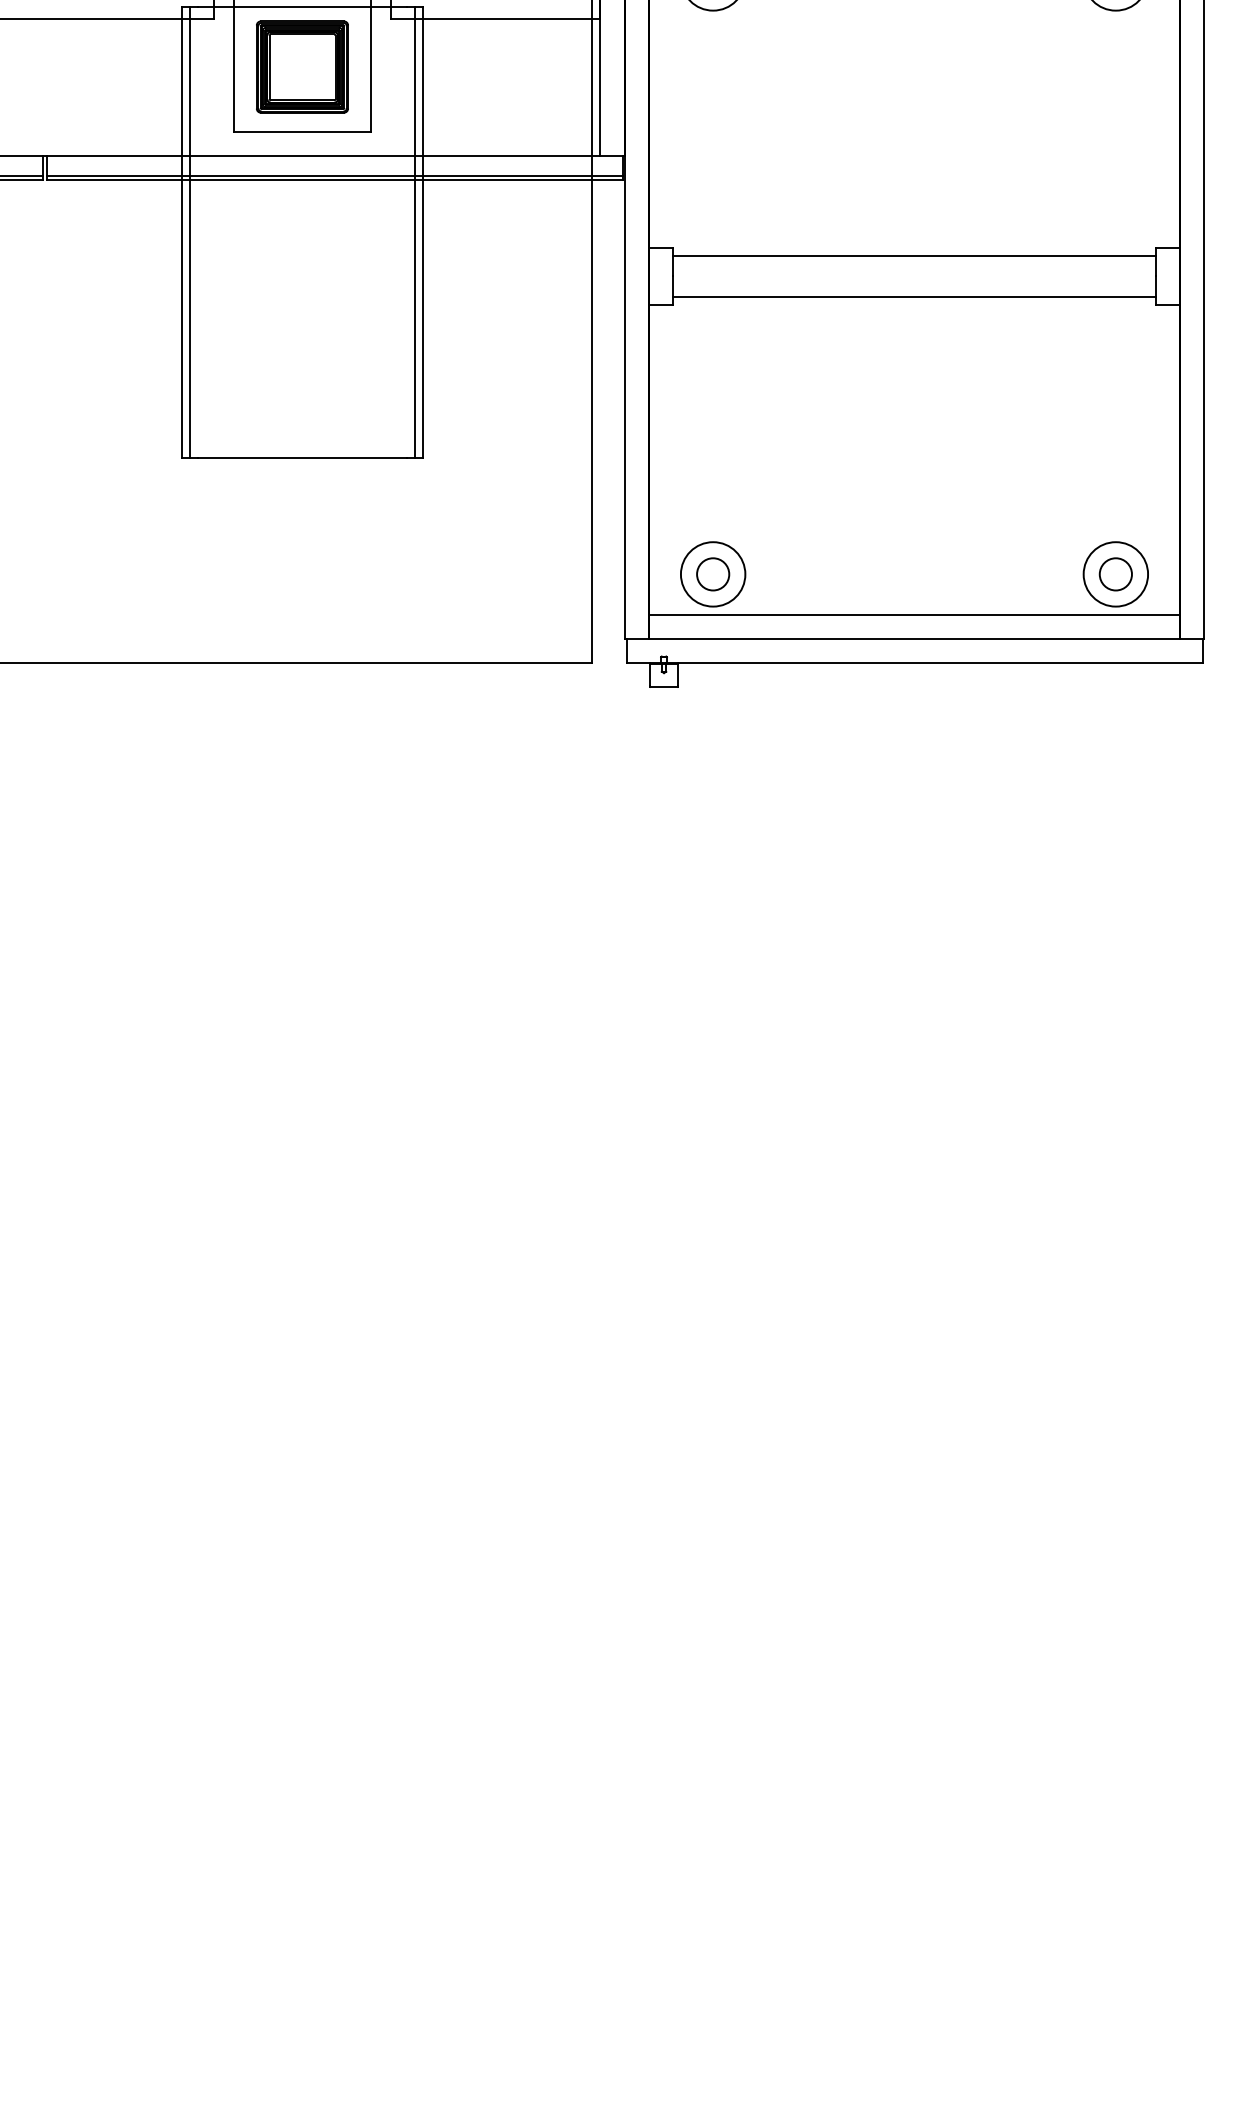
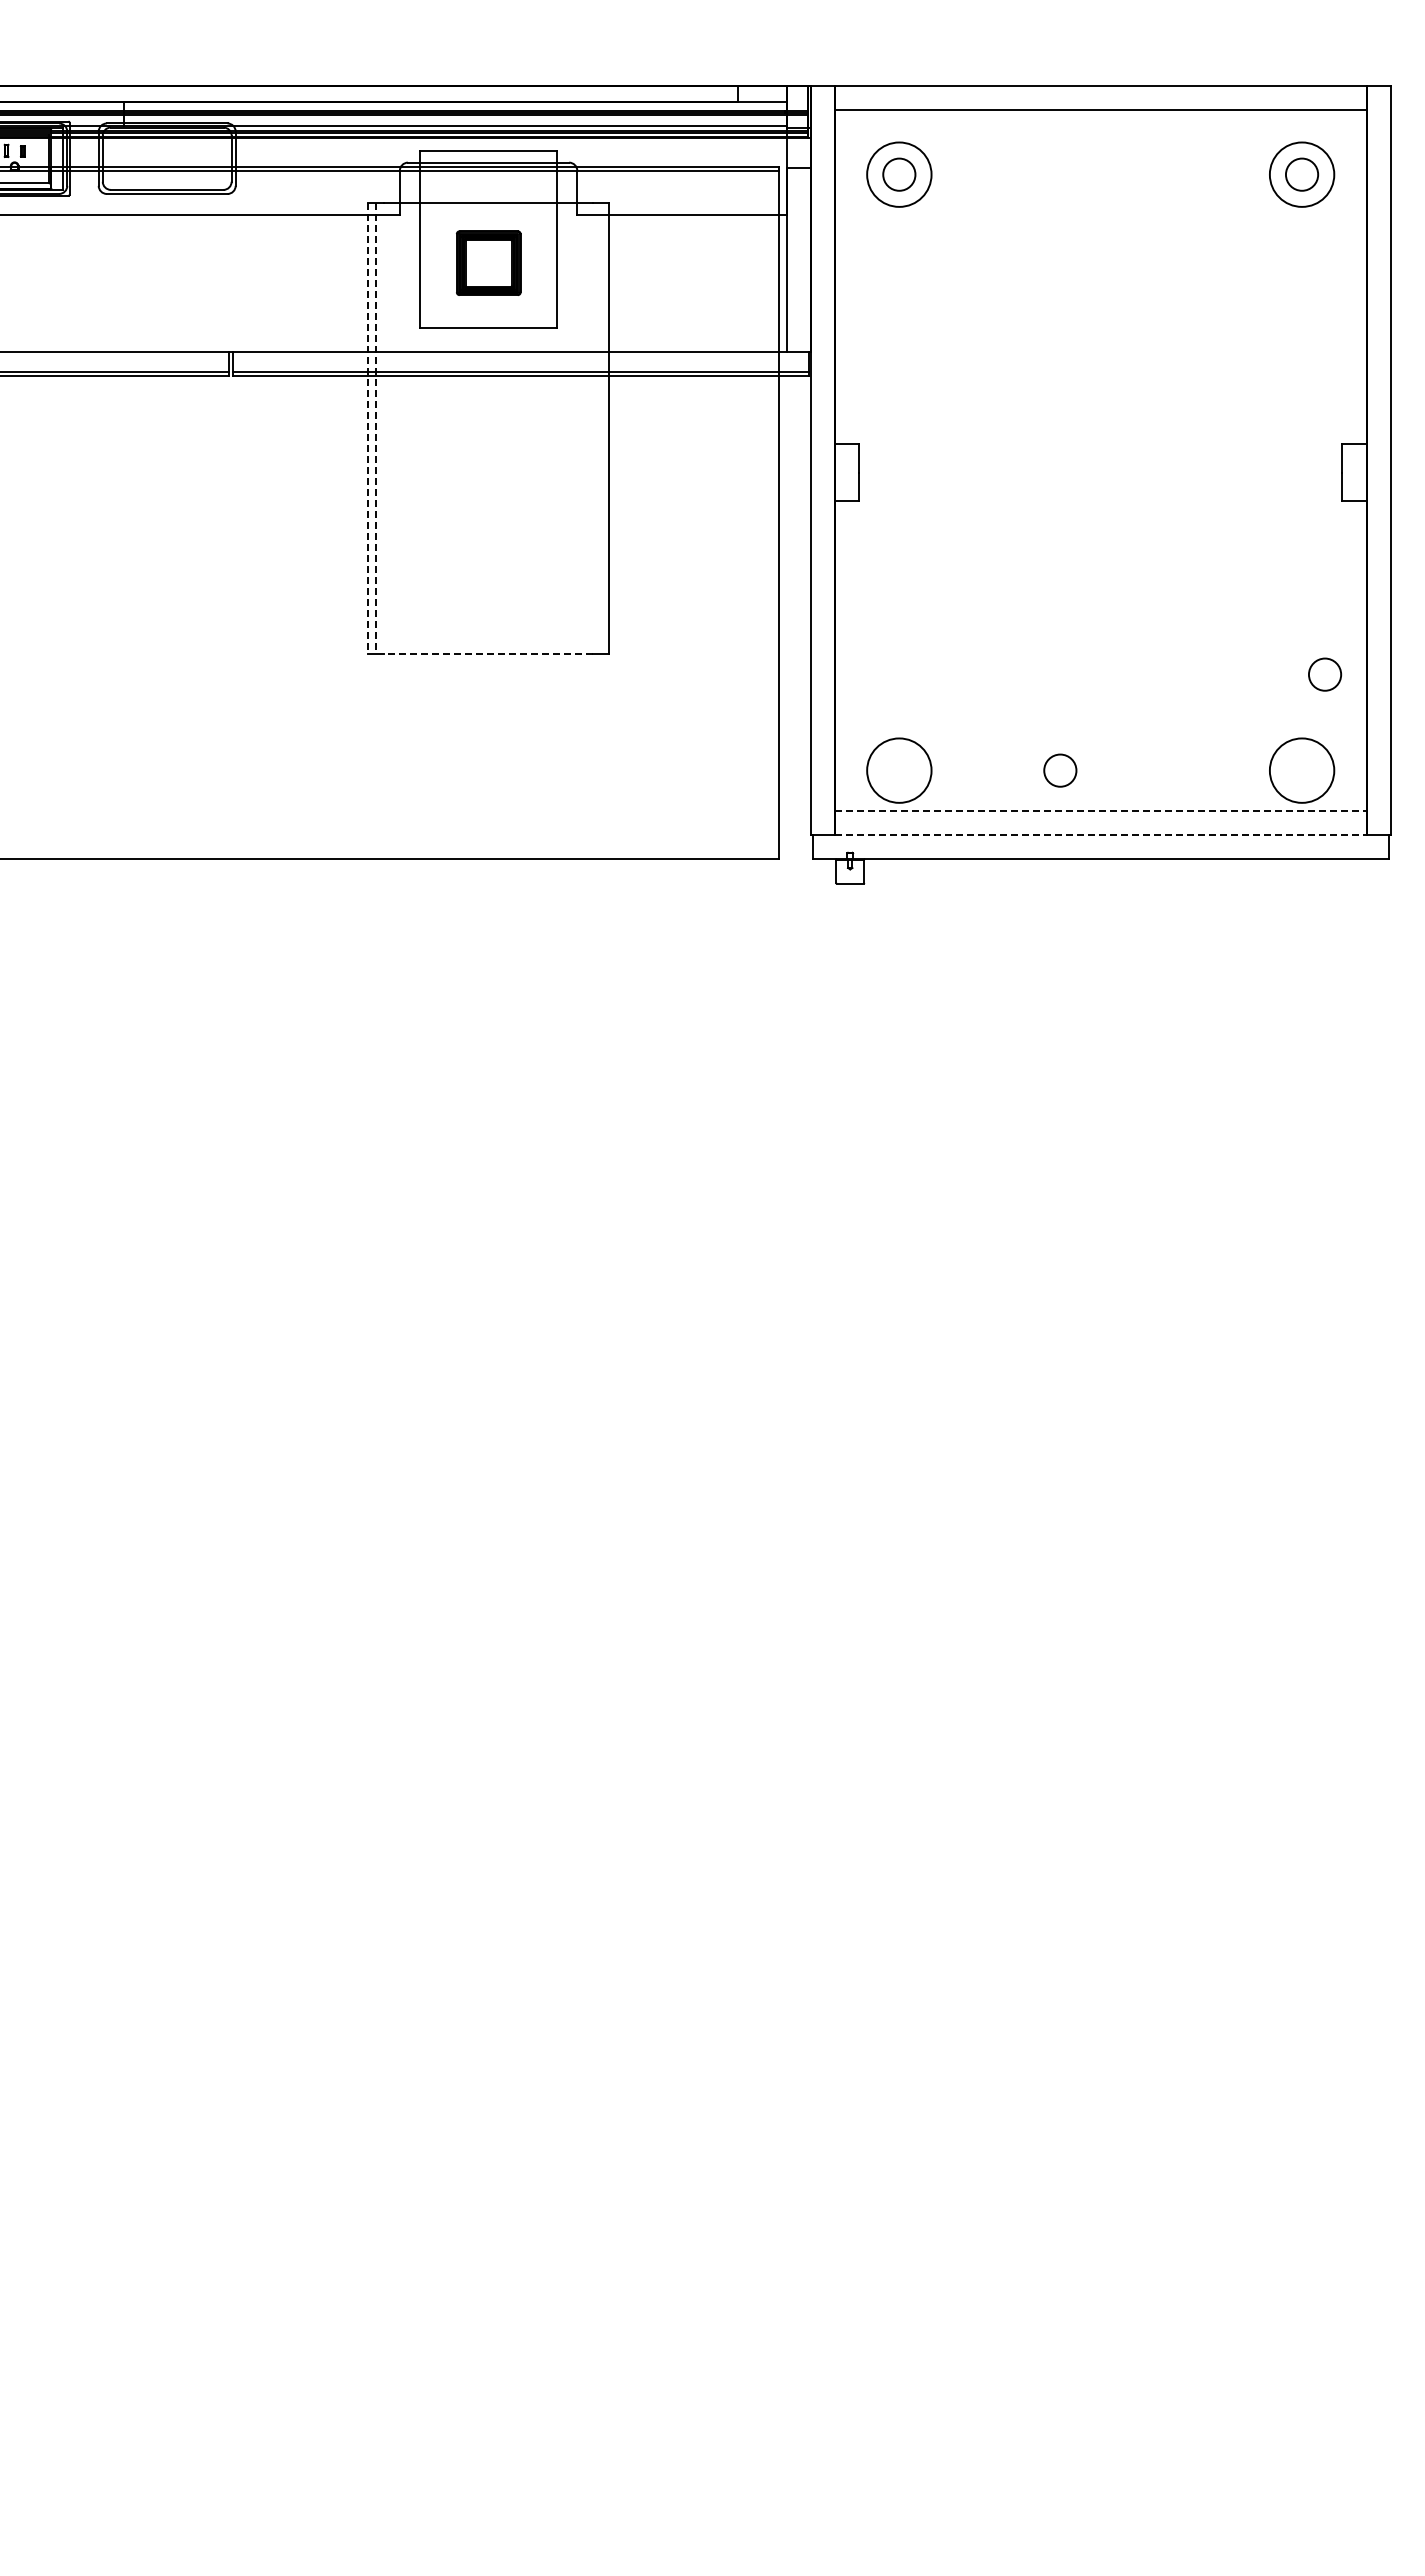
part: (302, 66) -> (488, 262), size x0.7
line: (415, 232) -> (601, 428), removed
line: (181, 233) -> (367, 429), solid -> dashed
line: (190, 233) -> (376, 429), solid -> dashed
line: (914, 256) -> (1100, 452), removed
line: (914, 296) -> (1100, 492), removed
line: (302, 458) -> (488, 654), solid -> dashed
circle: (713, 574) -> (1060, 770), moved
circle: (1116, 574) -> (1325, 674), moved
line: (914, 614) -> (1100, 810), solid -> dashed
line: (914, 639) -> (1100, 835), solid -> dashed

